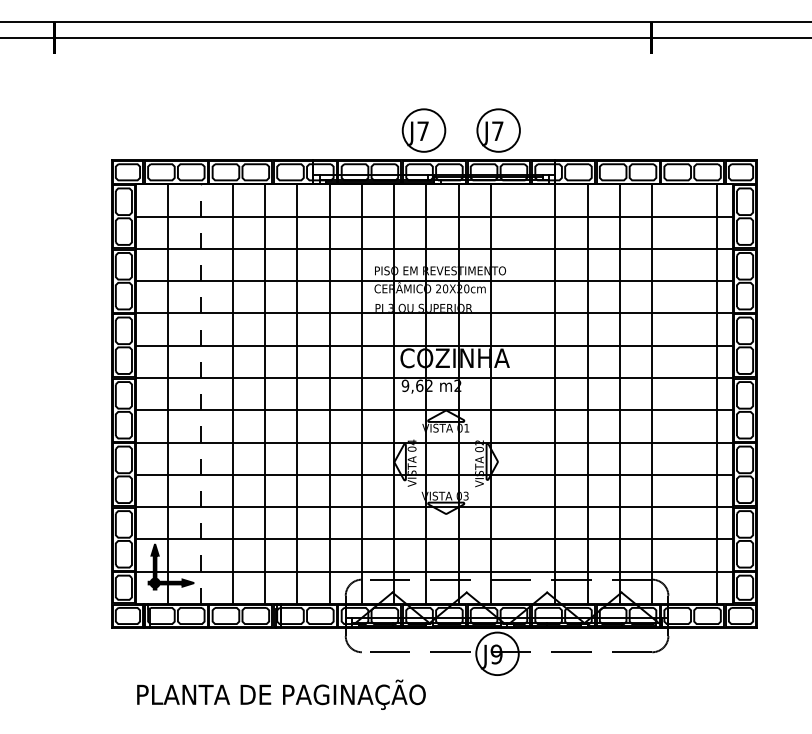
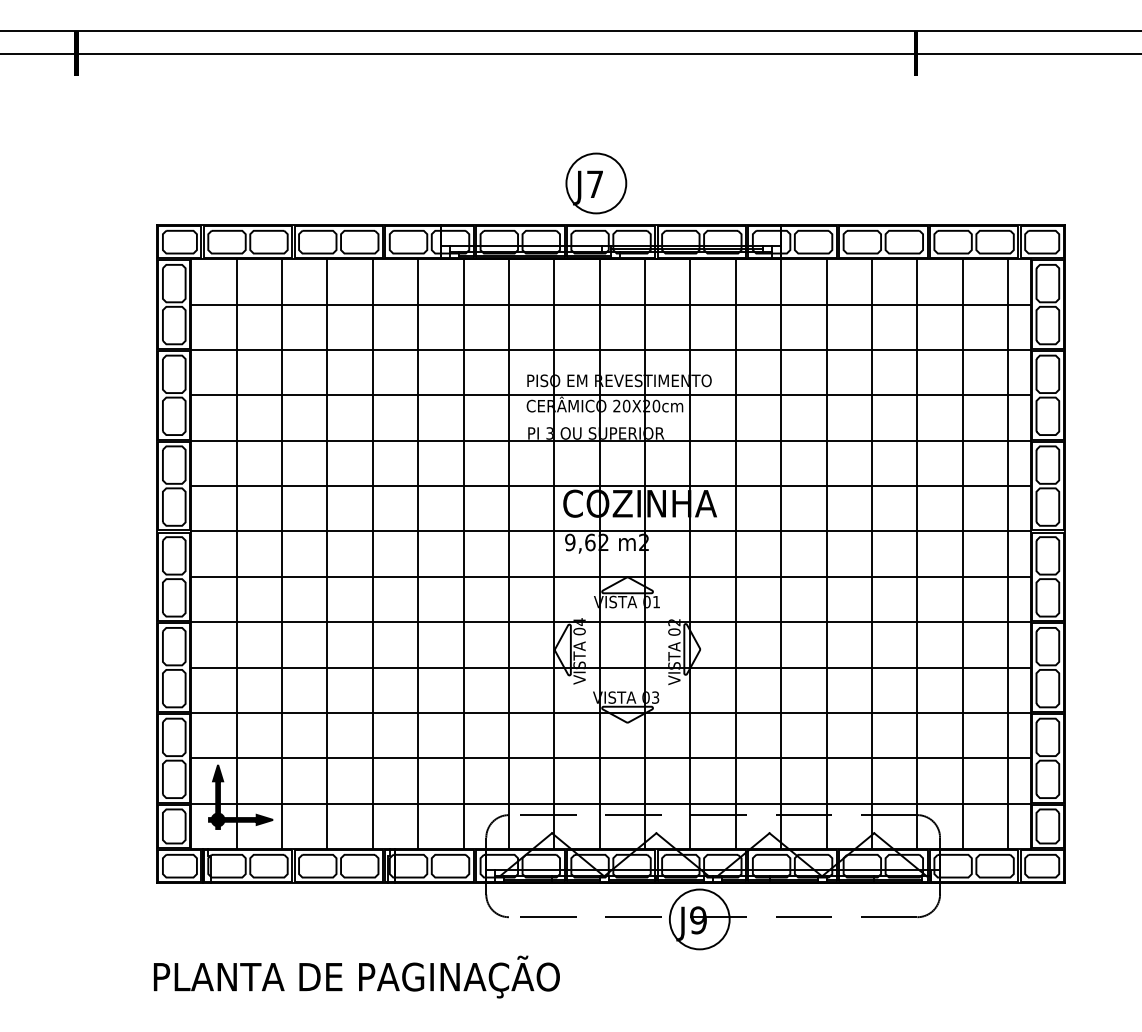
part: (498, 130) -> (701, 183), removed
line: (200, 394) -> (282, 554), dashed -> solid
line: (522, 394) -> (735, 554), added
line: (684, 394) -> (962, 554), added
text: (281, 694) -> (356, 976), moved

